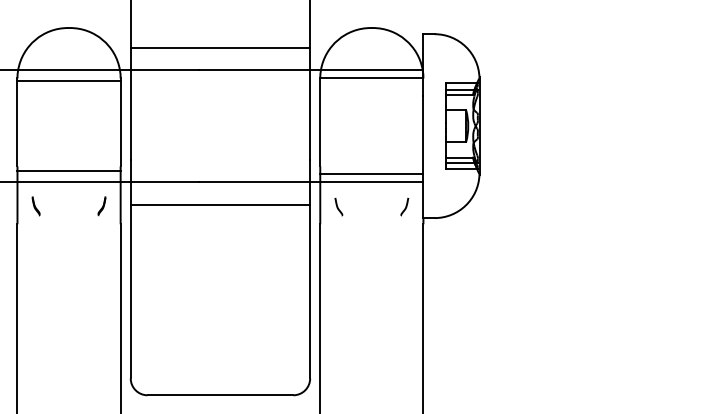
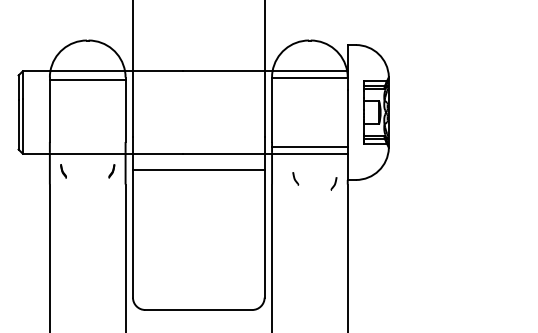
line: (220, 47) -> (198, 54), removed
line: (68, 171) -> (87, 145), removed
curve: (338, 206) -> (295, 178), moved
curve: (405, 206) -> (334, 183), moved

